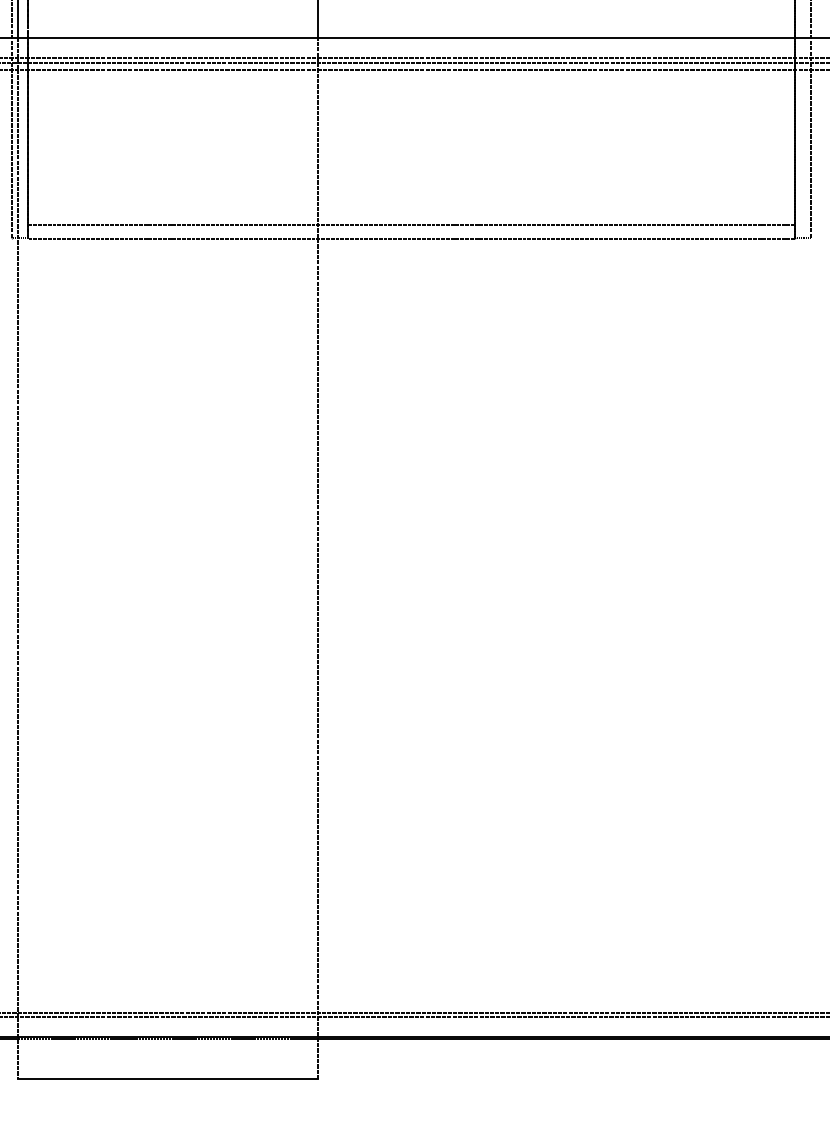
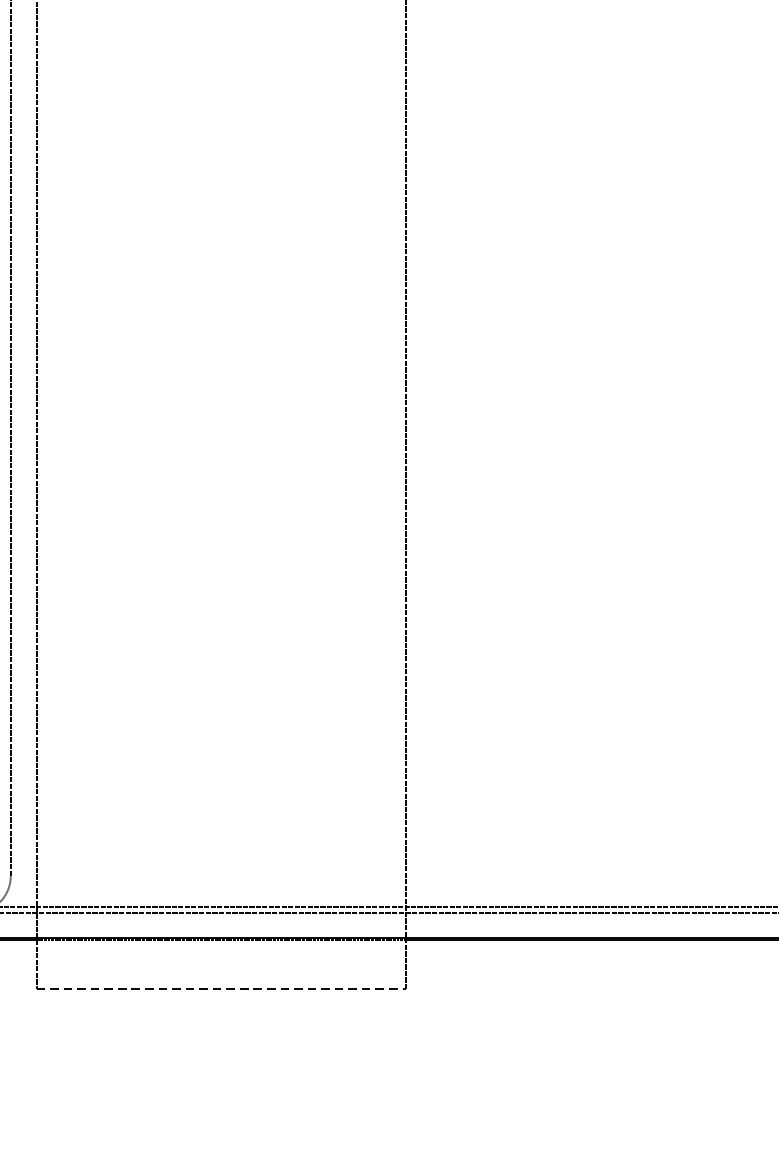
line: (167, 1079) -> (220, 989), solid -> dashed

